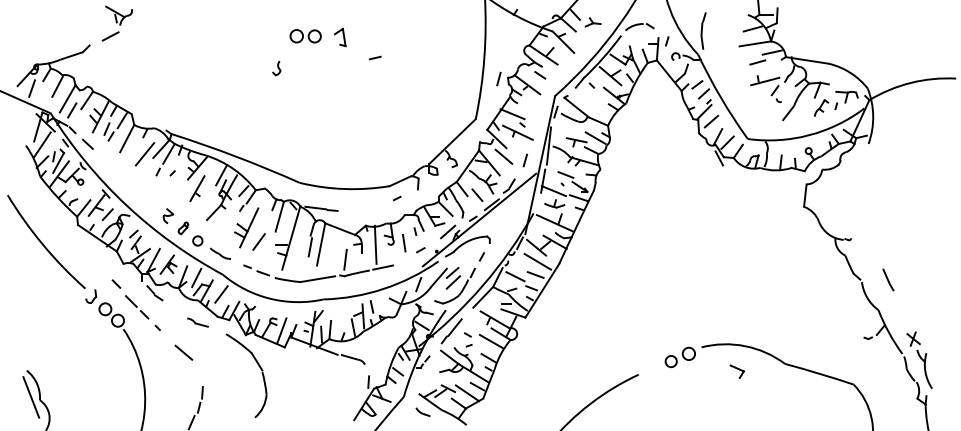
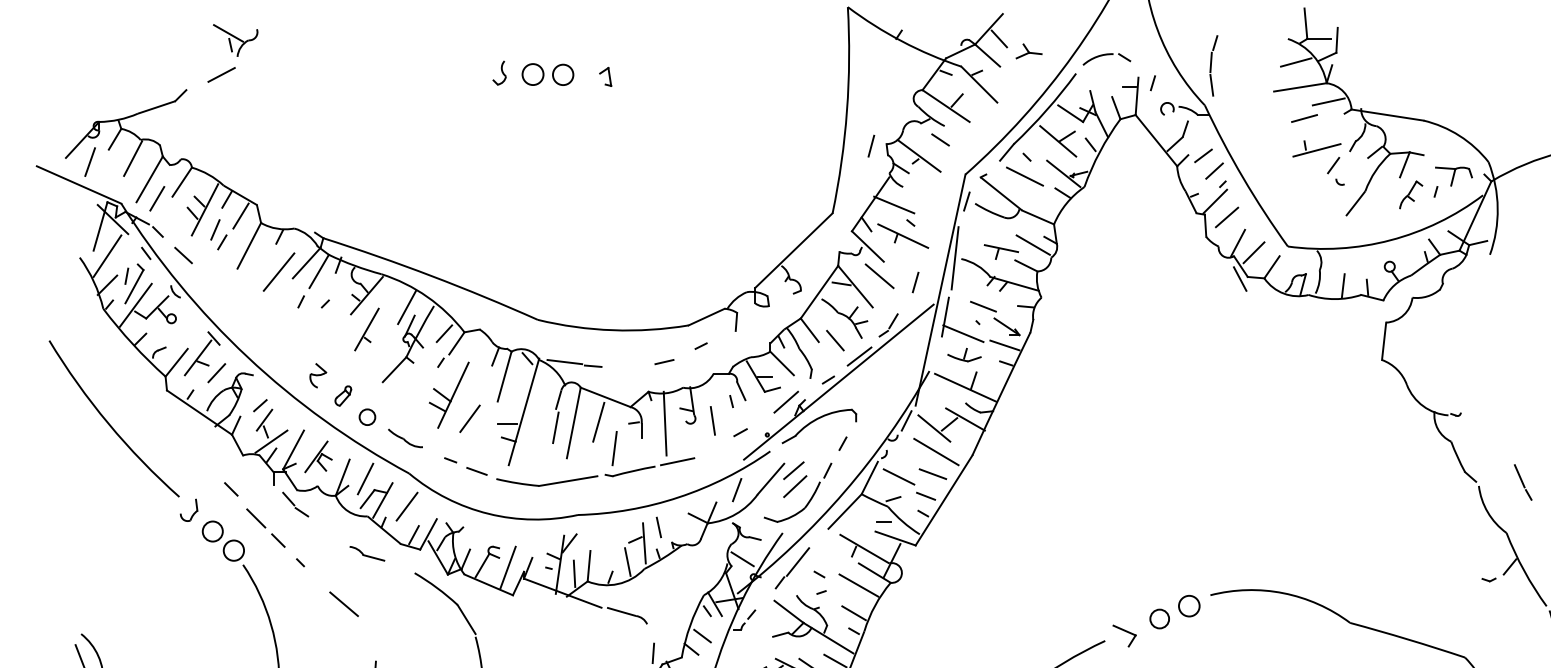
part: (339, 37) -> (604, 76), size x0.62
line: (375, 57) -> (664, 361), moved
part: (276, 68) -> (499, 73), moved
line: (590, 96) -> (1024, 175), added
line: (335, 243) -> (597, 421), added
part: (736, 371) -> (1123, 635), moved

